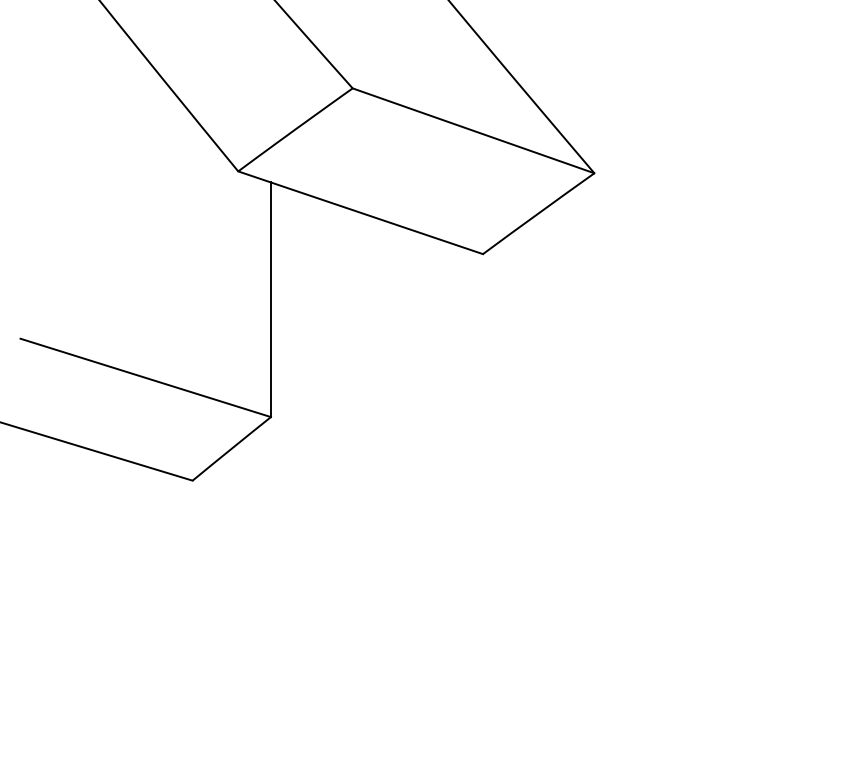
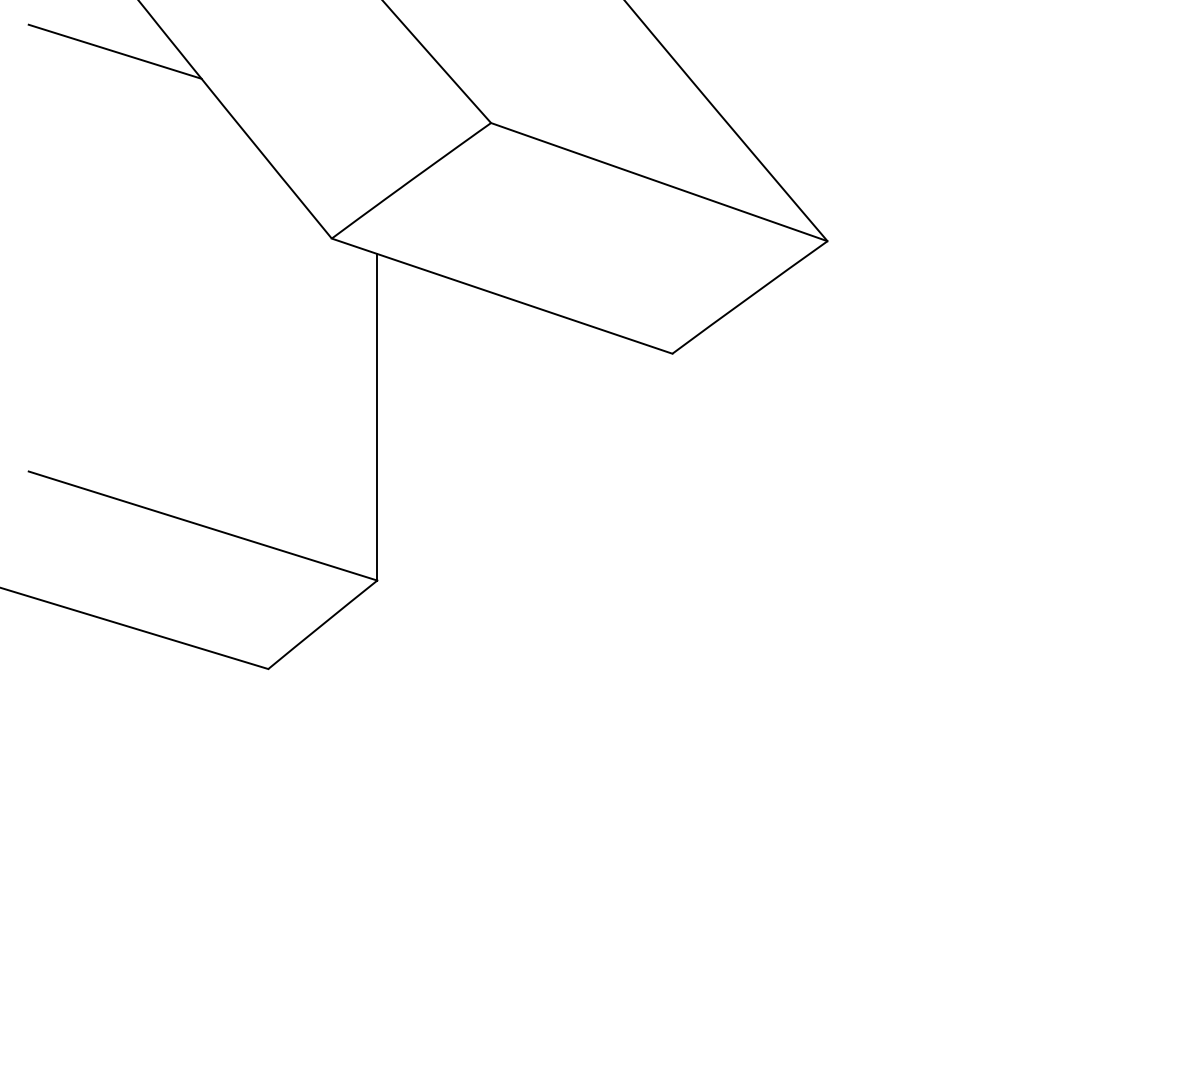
line: (82, 36) -> (115, 50), added

